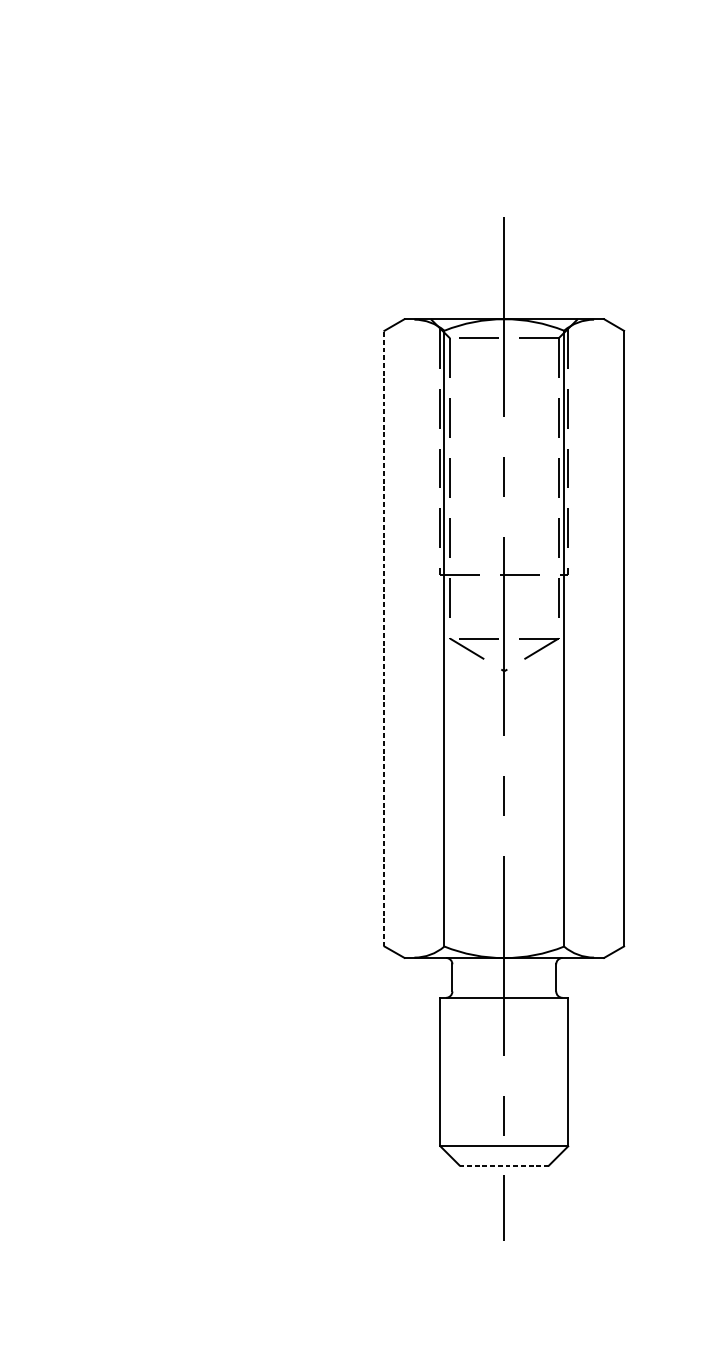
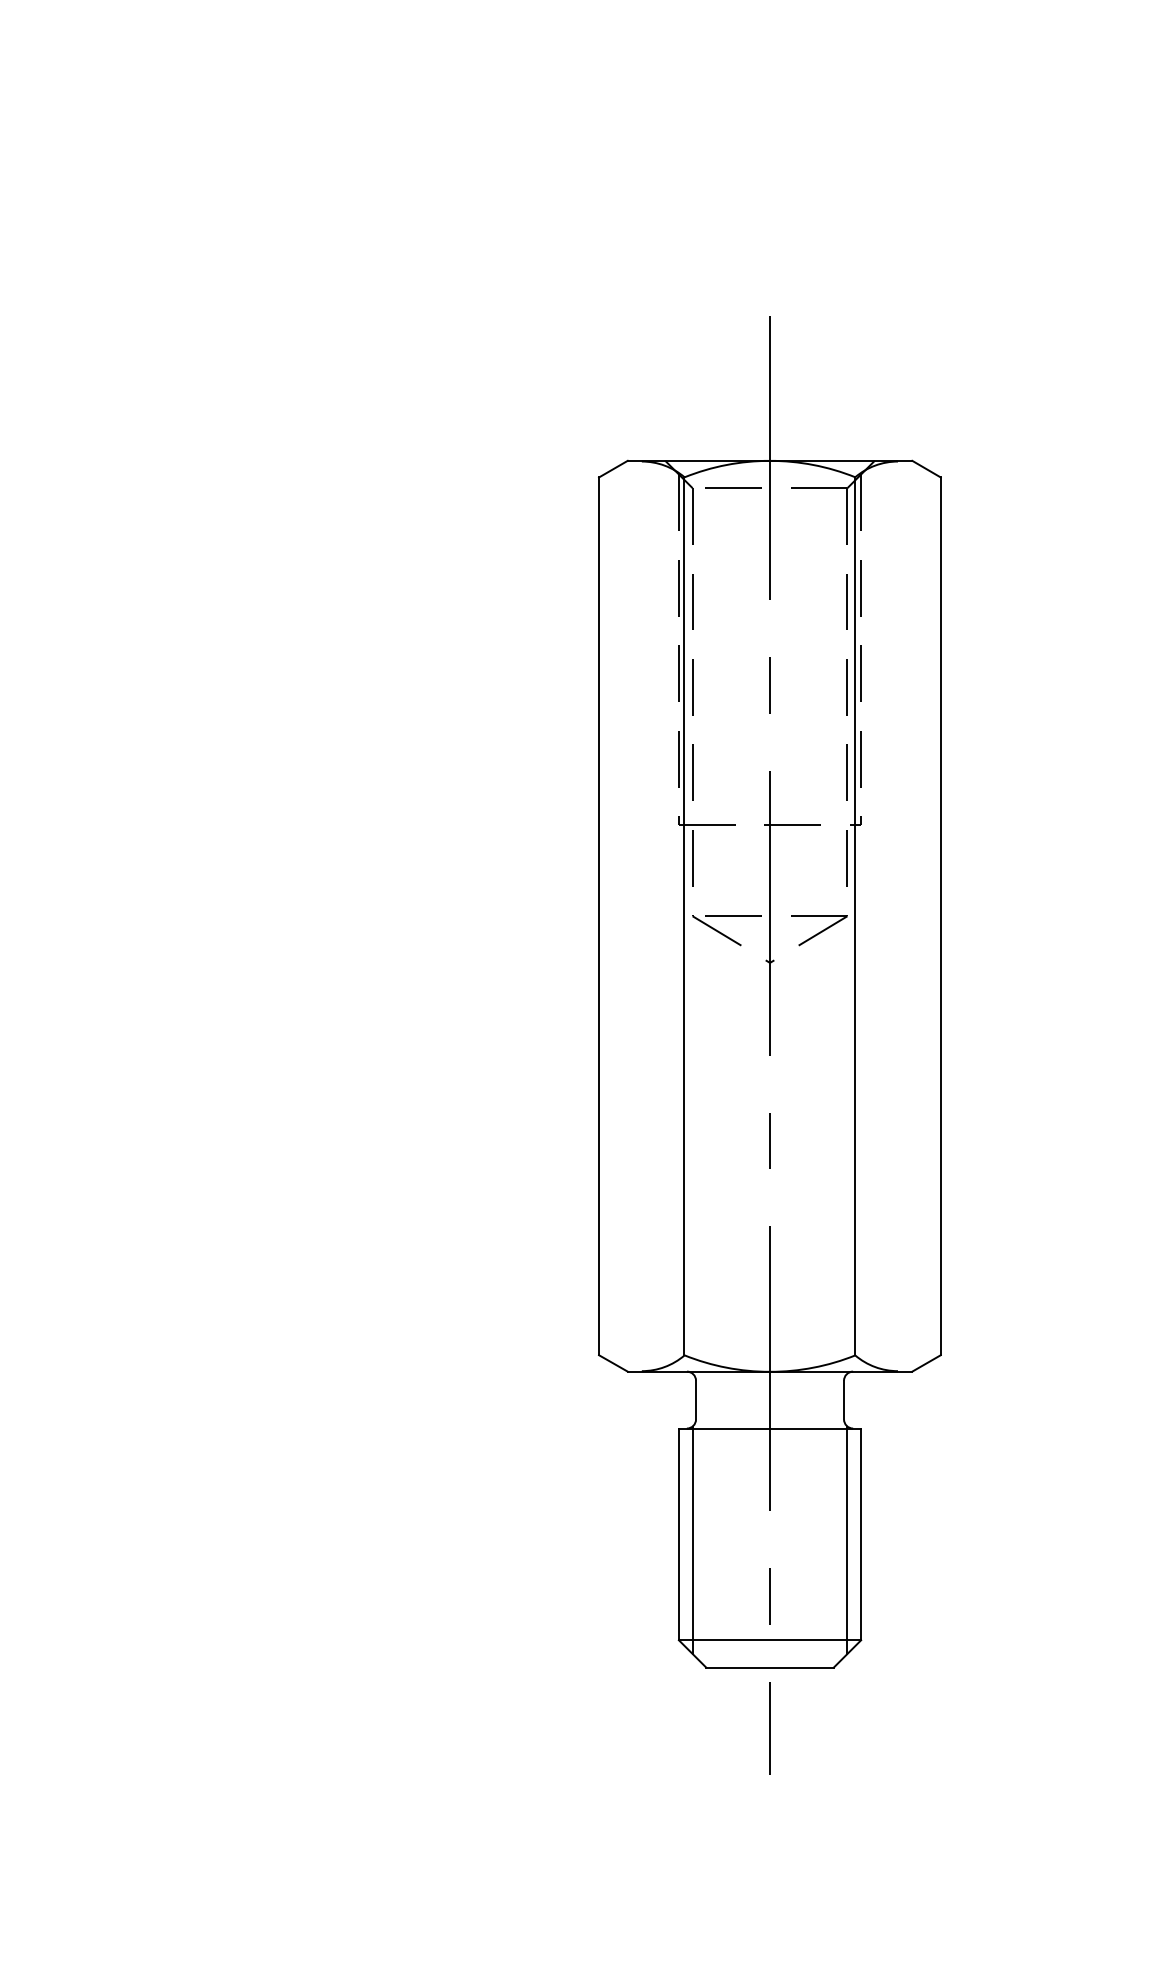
line: (384, 638) -> (599, 916), dashed -> solid
line: (449, 1075) -> (692, 1539), added
line: (558, 1075) -> (847, 1539), added
line: (504, 1165) -> (770, 1667), dashed -> solid

